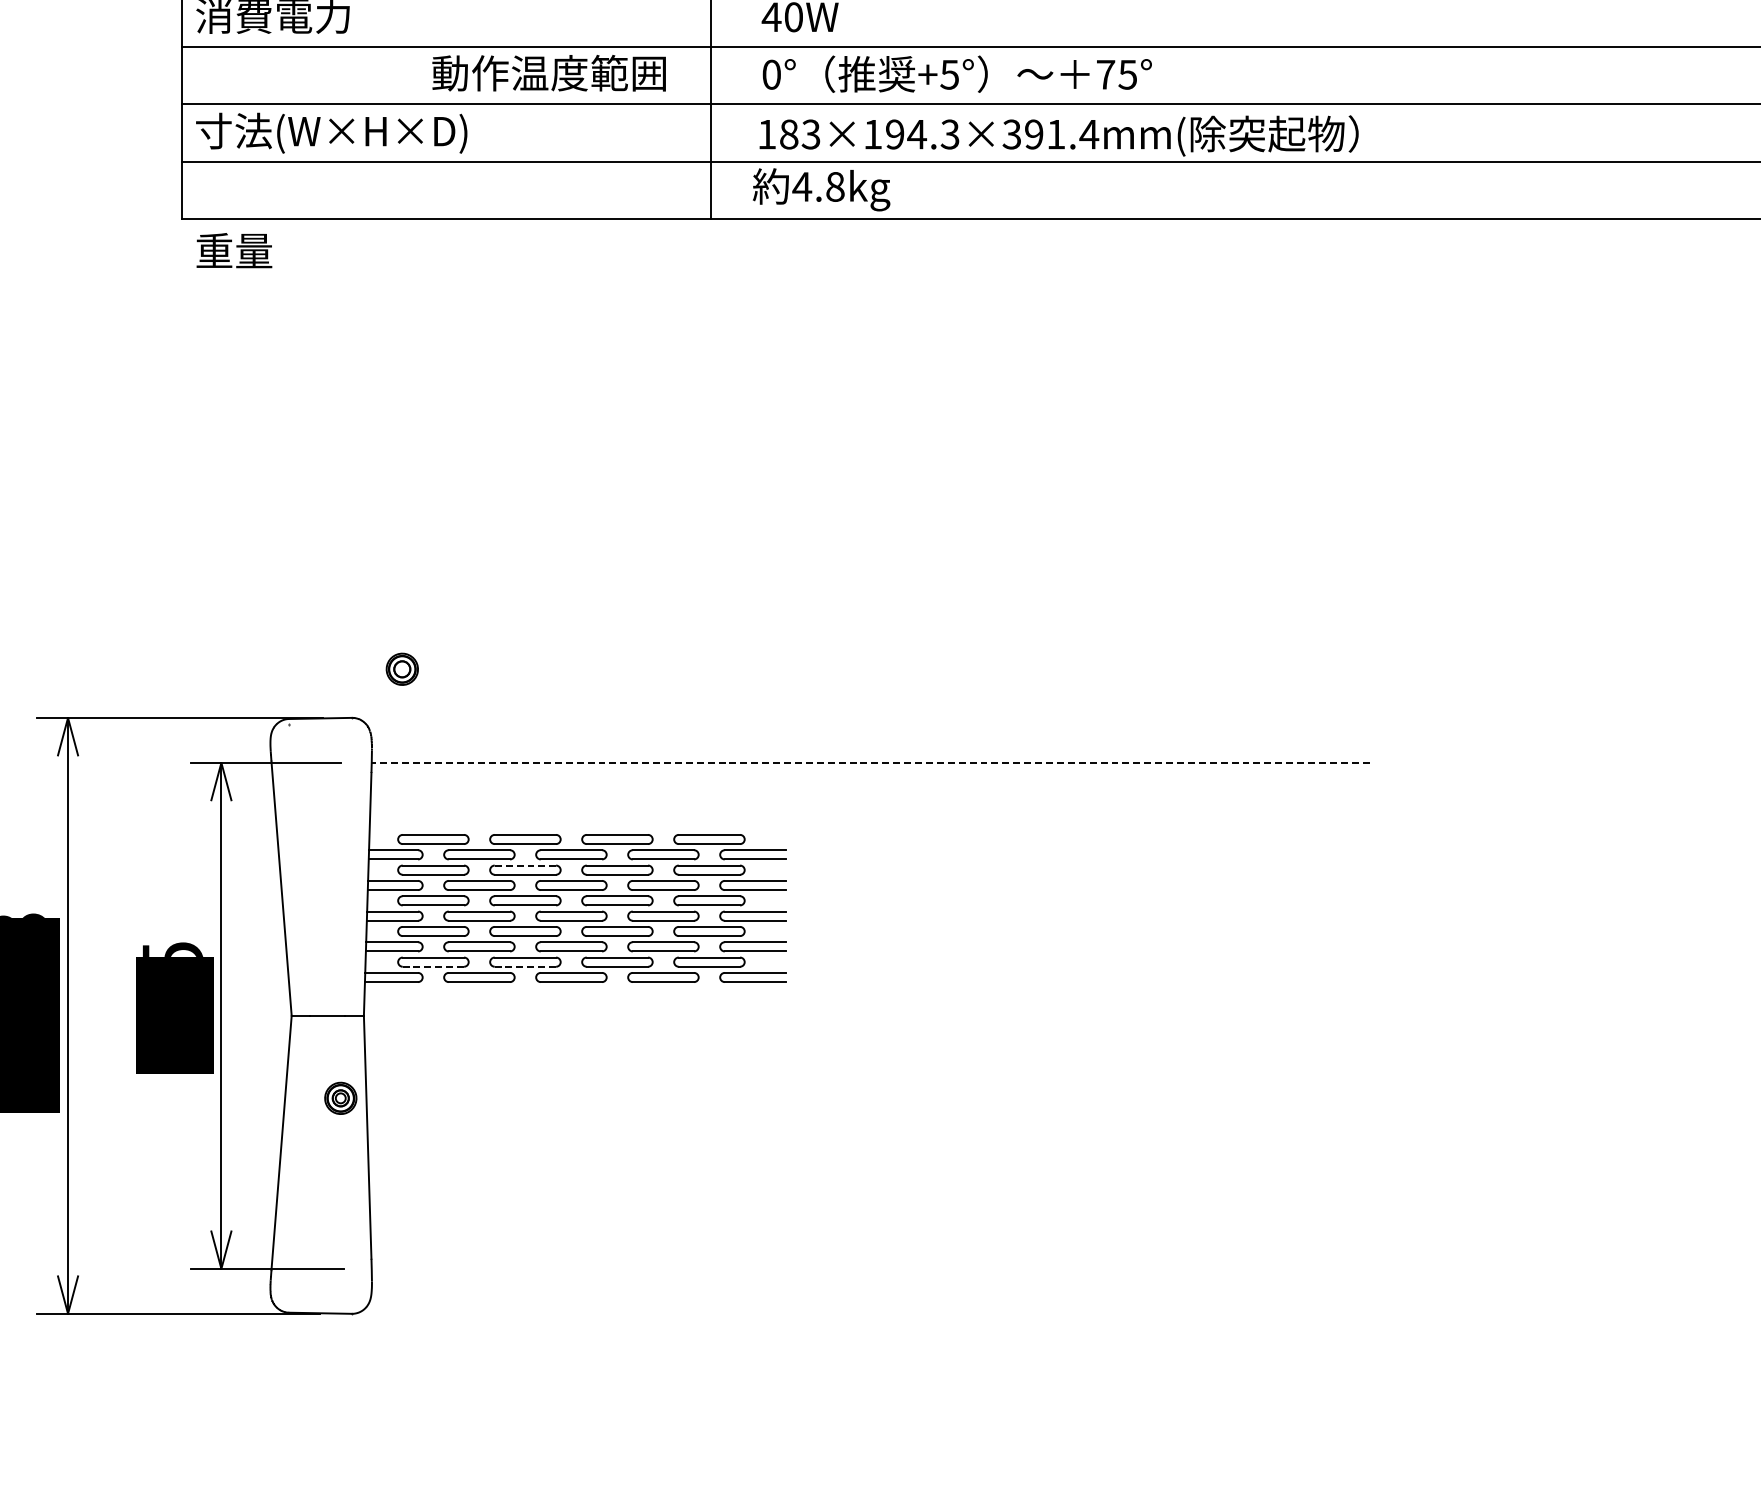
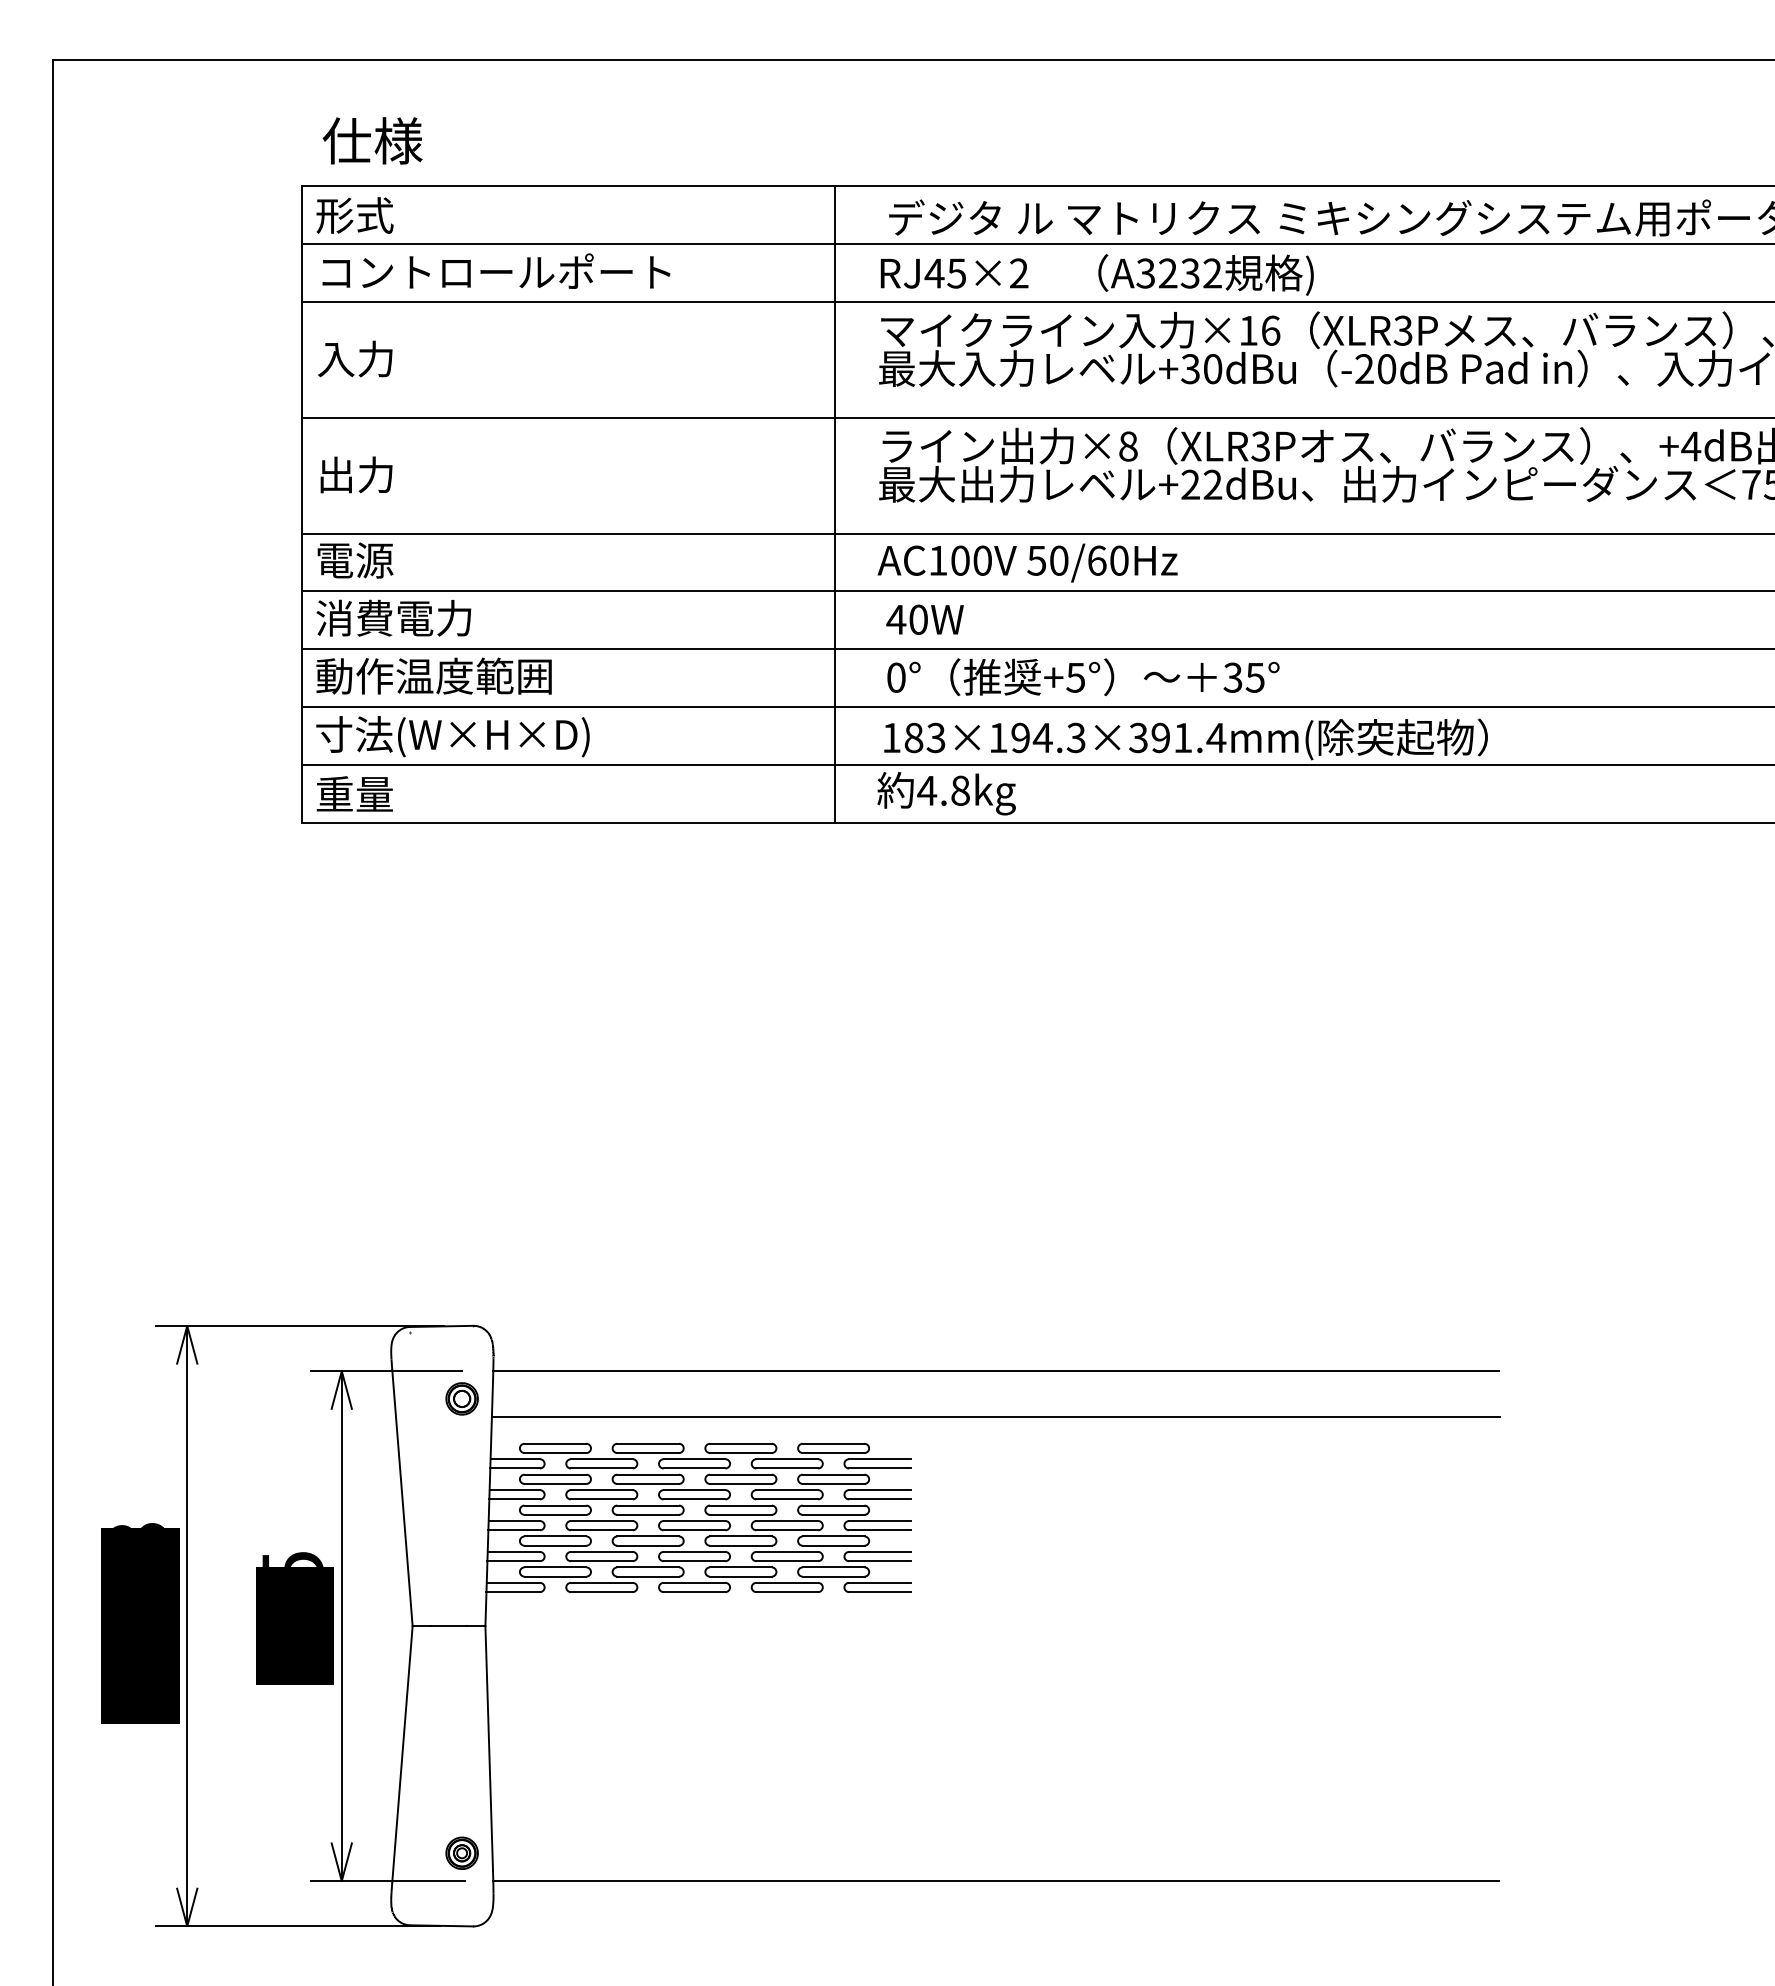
text: (548, 72) -> (433, 675), moved
text: (1105, 74) -> (1232, 677), 75° -> 35°
text: (234, 250) -> (354, 793), moved
part: (401, 668) -> (461, 1398), moved
line: (871, 763) -> (996, 1371), dashed -> solid
line: (870, 808) -> (995, 1417), added
line: (525, 865) -> (648, 1474), dashed -> solid
line: (433, 966) -> (555, 1576), dashed -> solid
line: (525, 966) -> (648, 1576), dashed -> solid
part: (340, 1097) -> (461, 1852), moved
line: (870, 1269) -> (995, 1881), added

